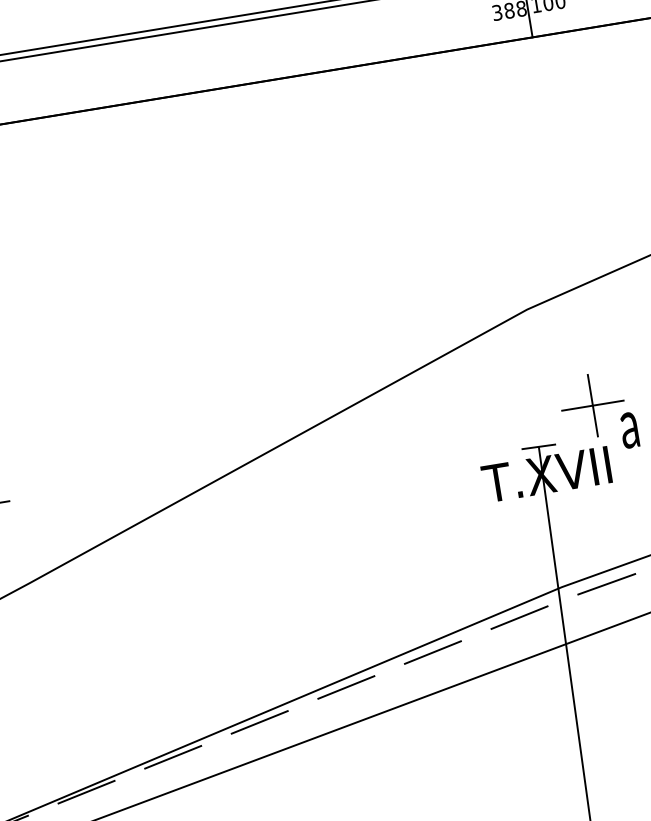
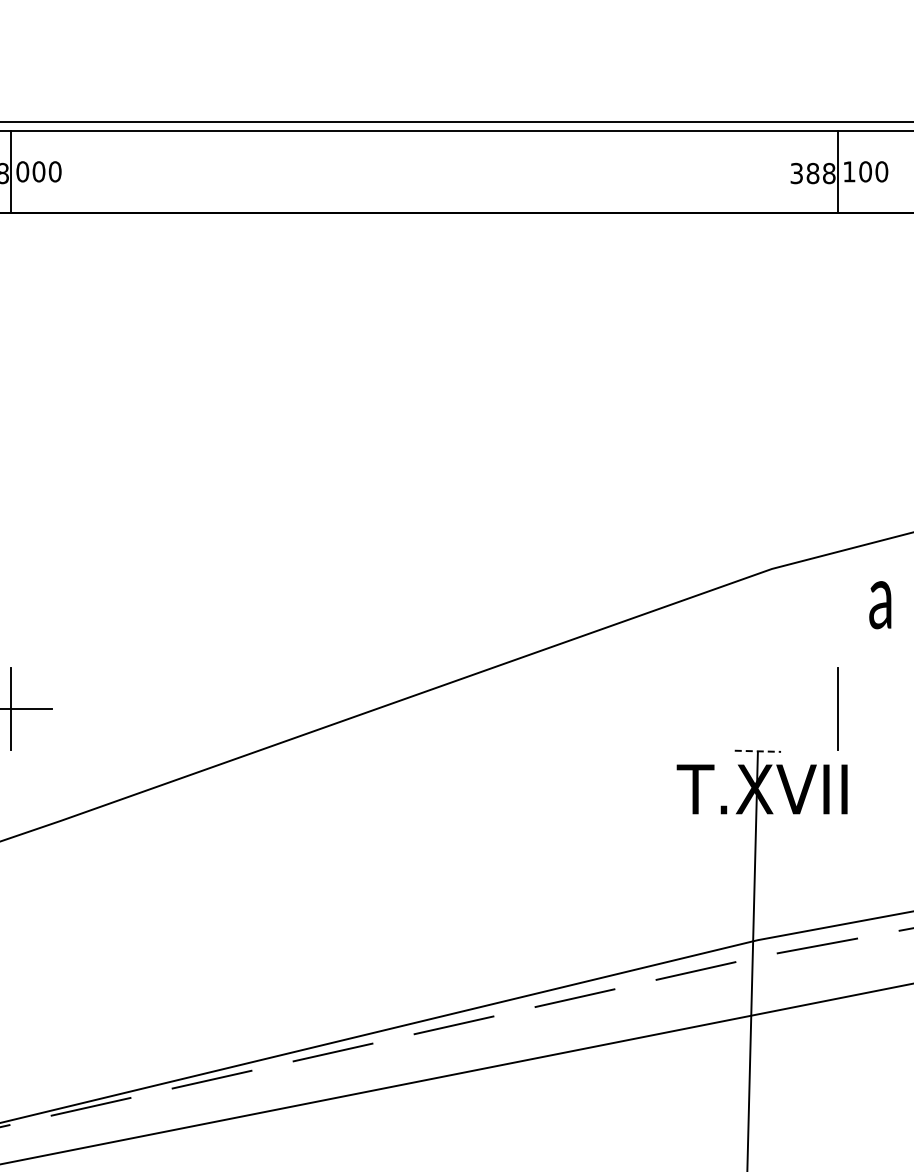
line: (592, 405) -> (837, 708), removed
text: (629, 430) -> (880, 605), moved
line: (539, 446) -> (758, 751), solid -> dashed

